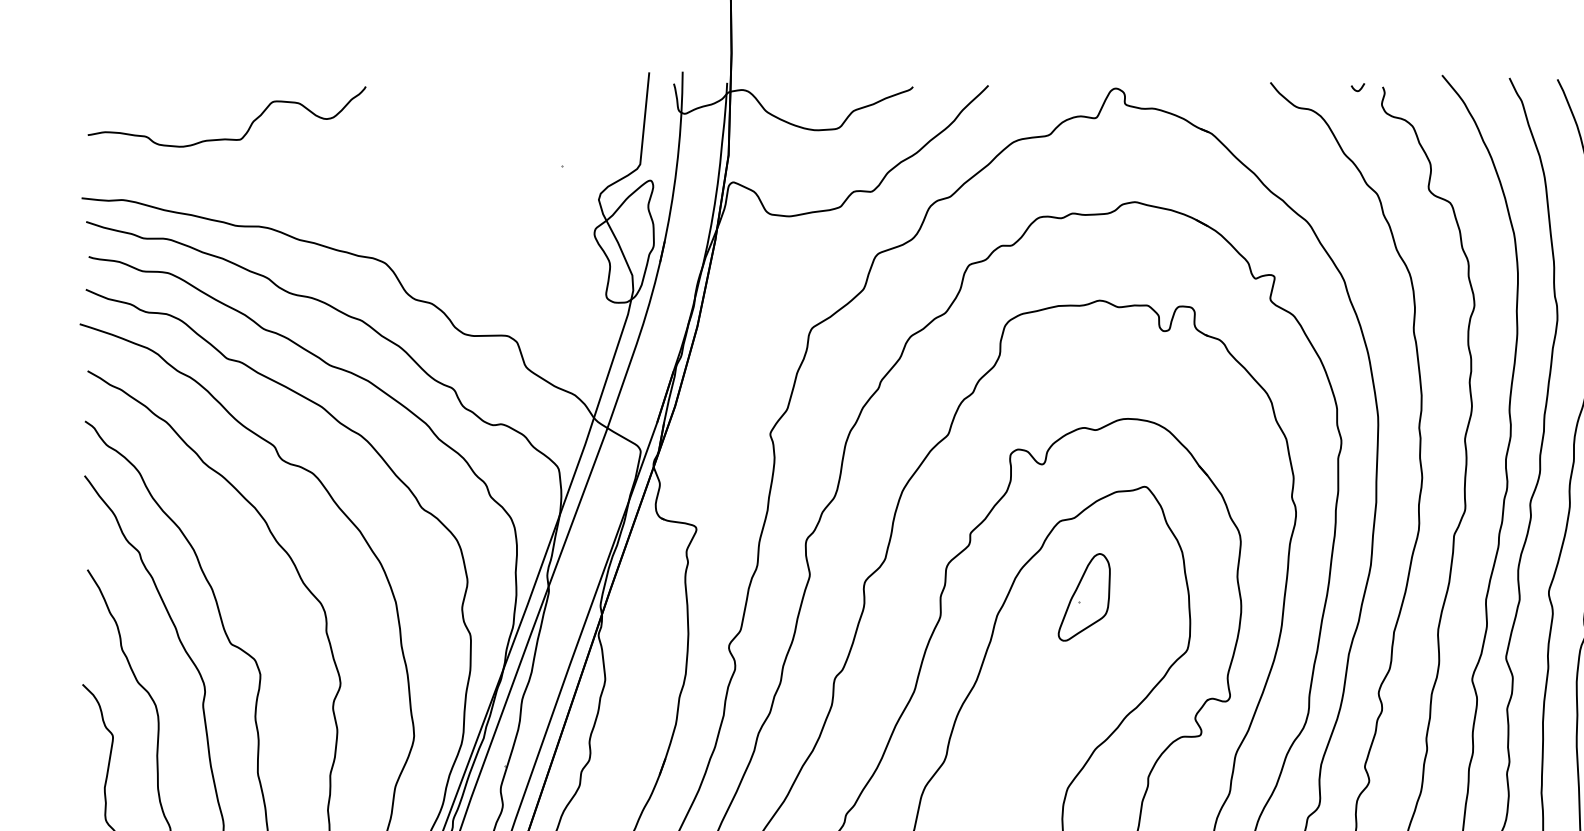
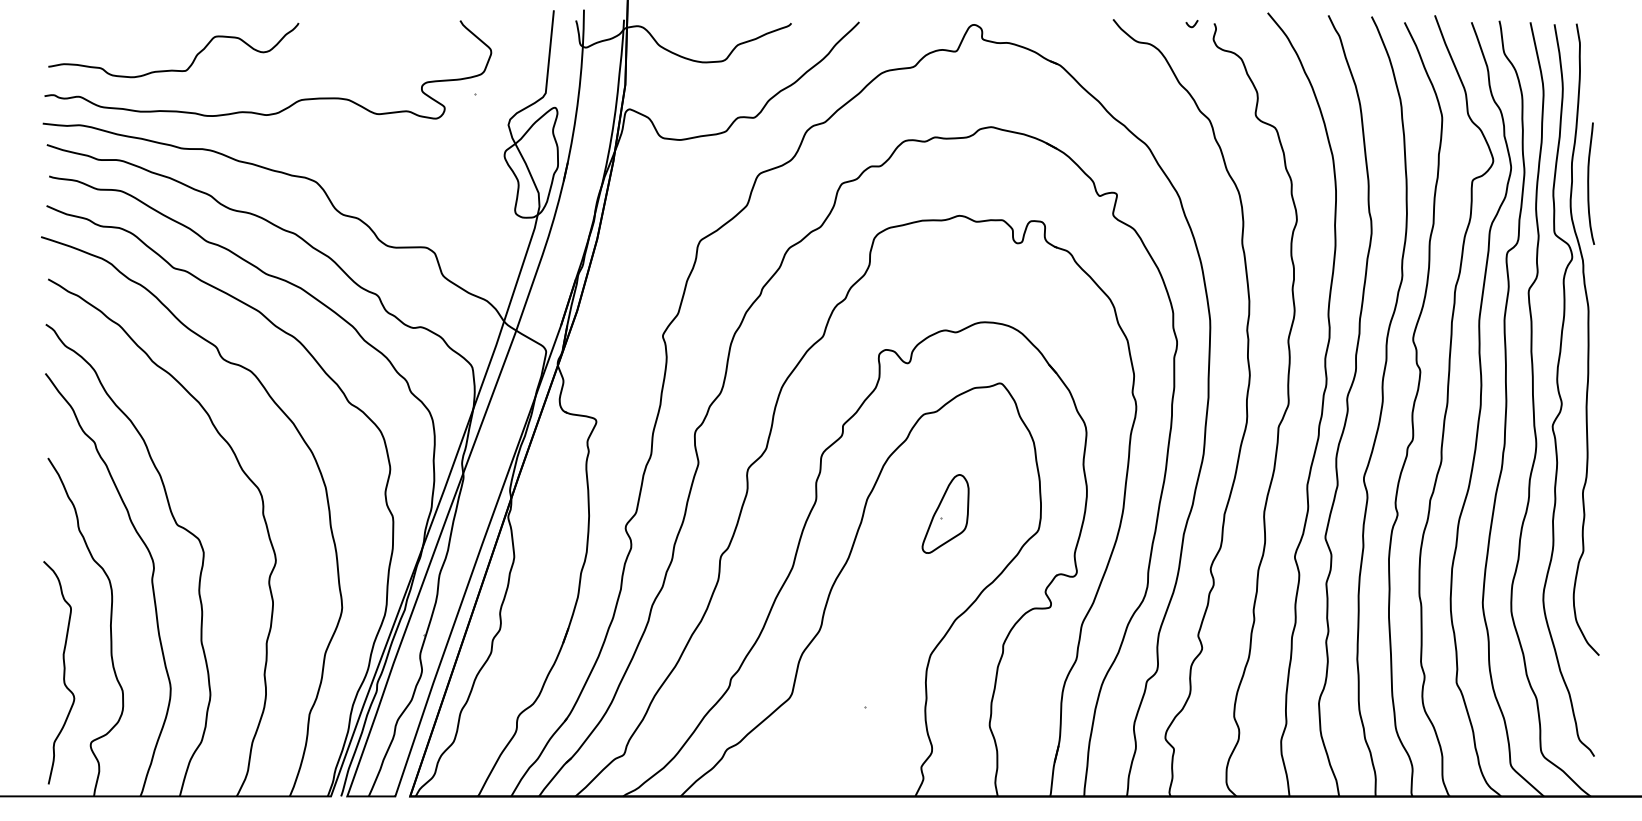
curve: (353, 179) -> (287, 106), added
part: (1084, 596) -> (945, 513), moved

